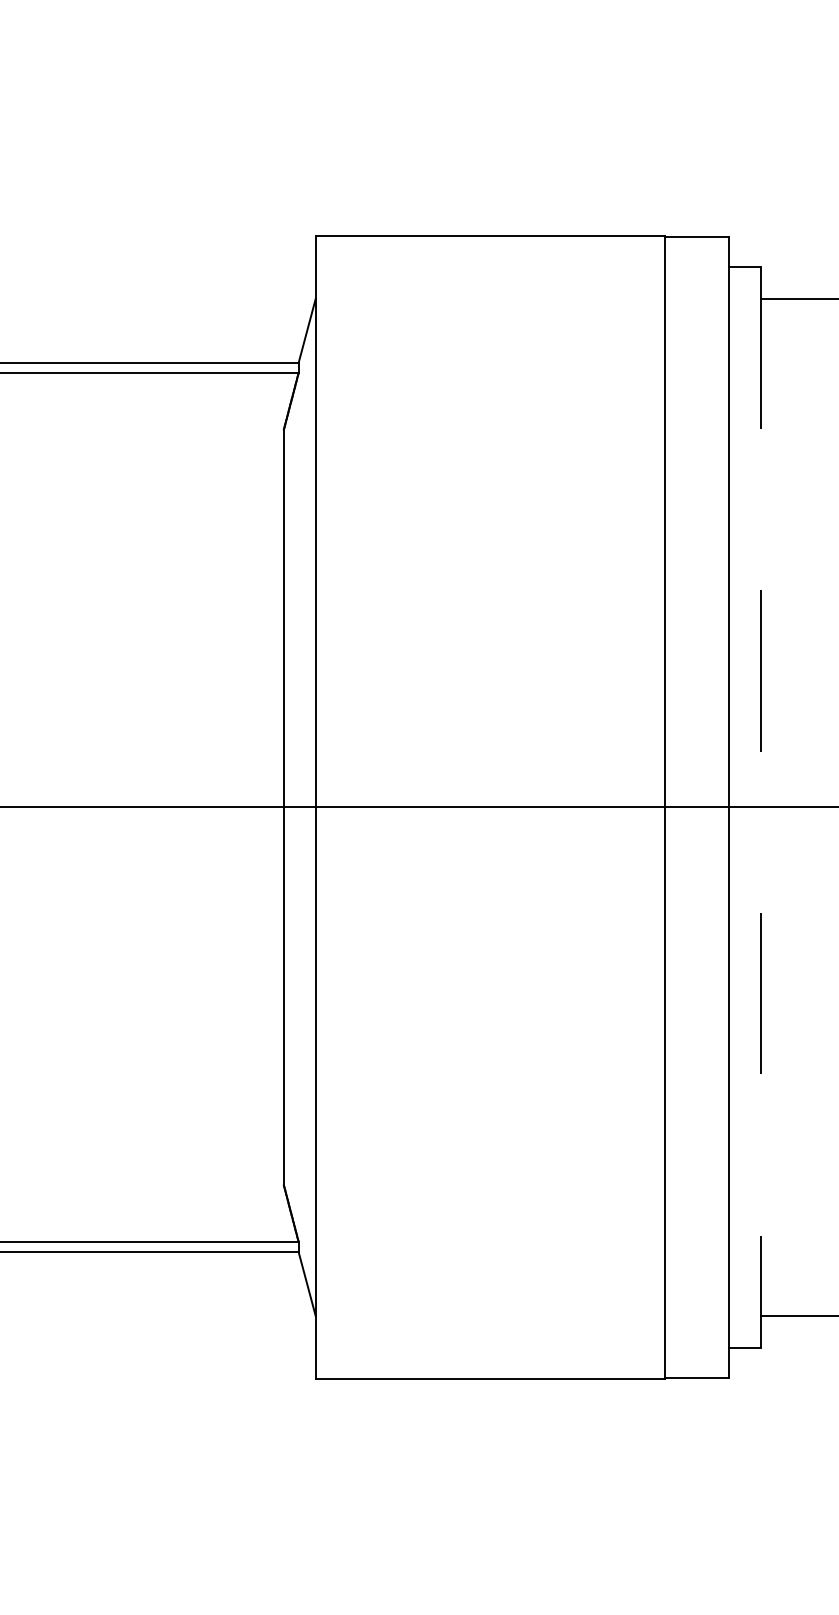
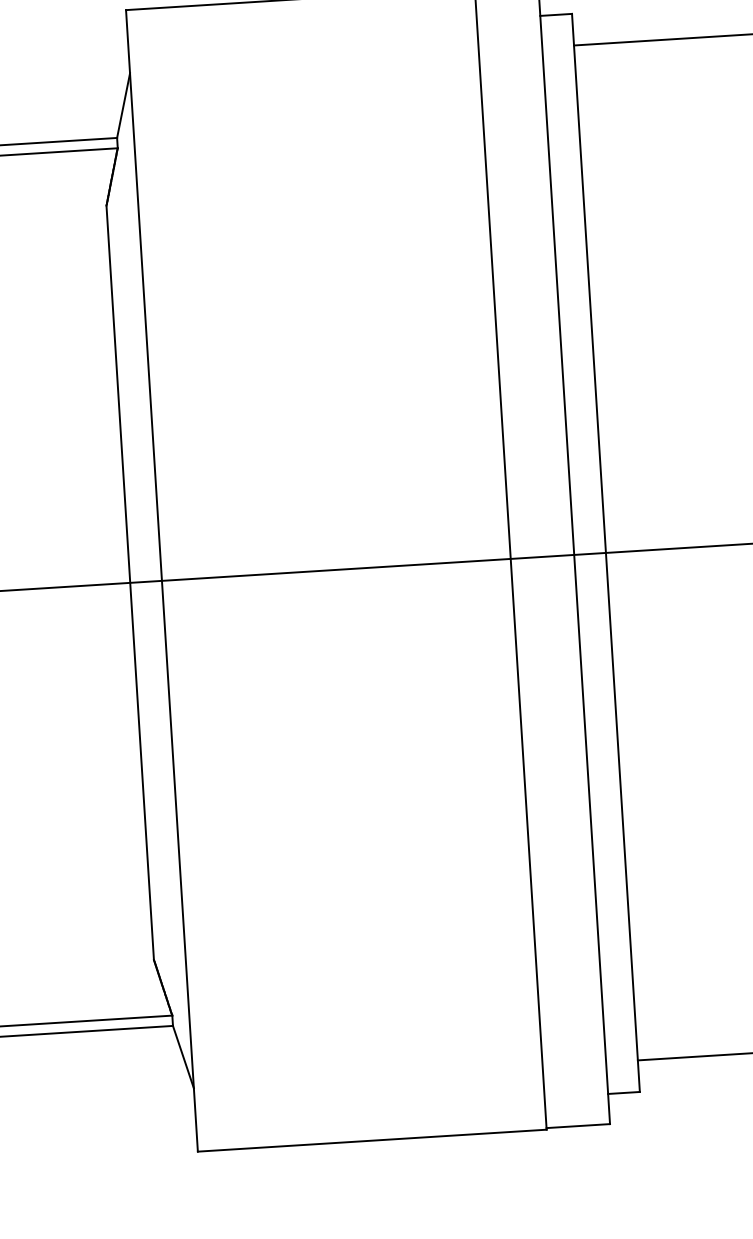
line: (760, 807) -> (605, 552), dashed -> solid

